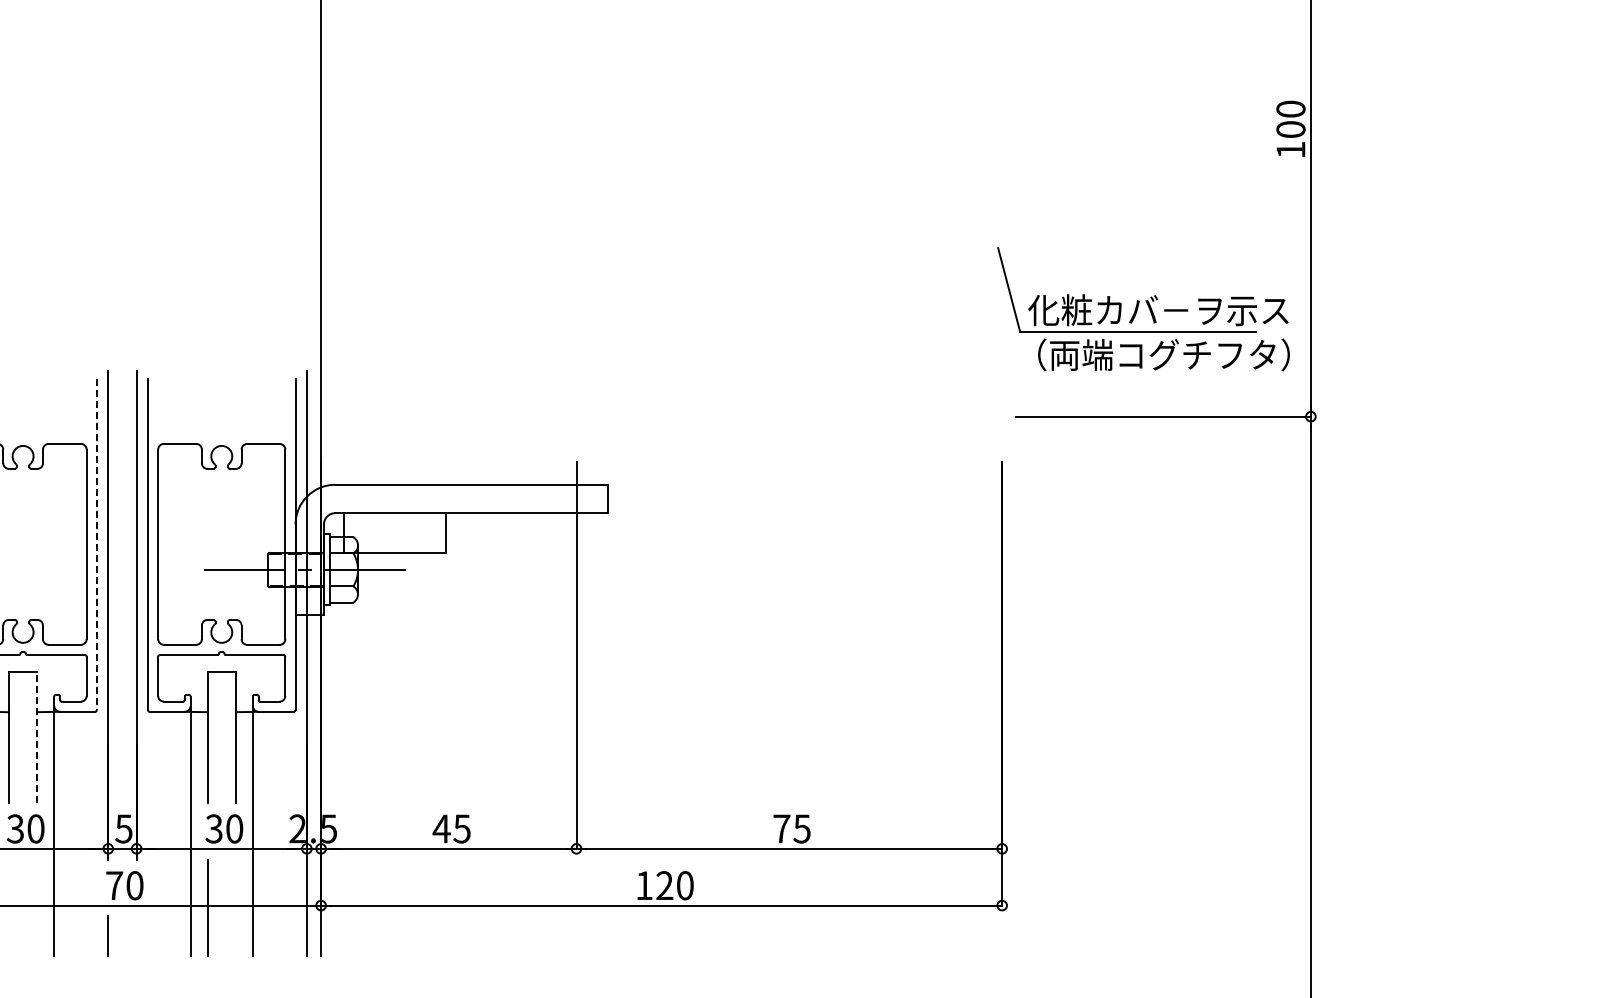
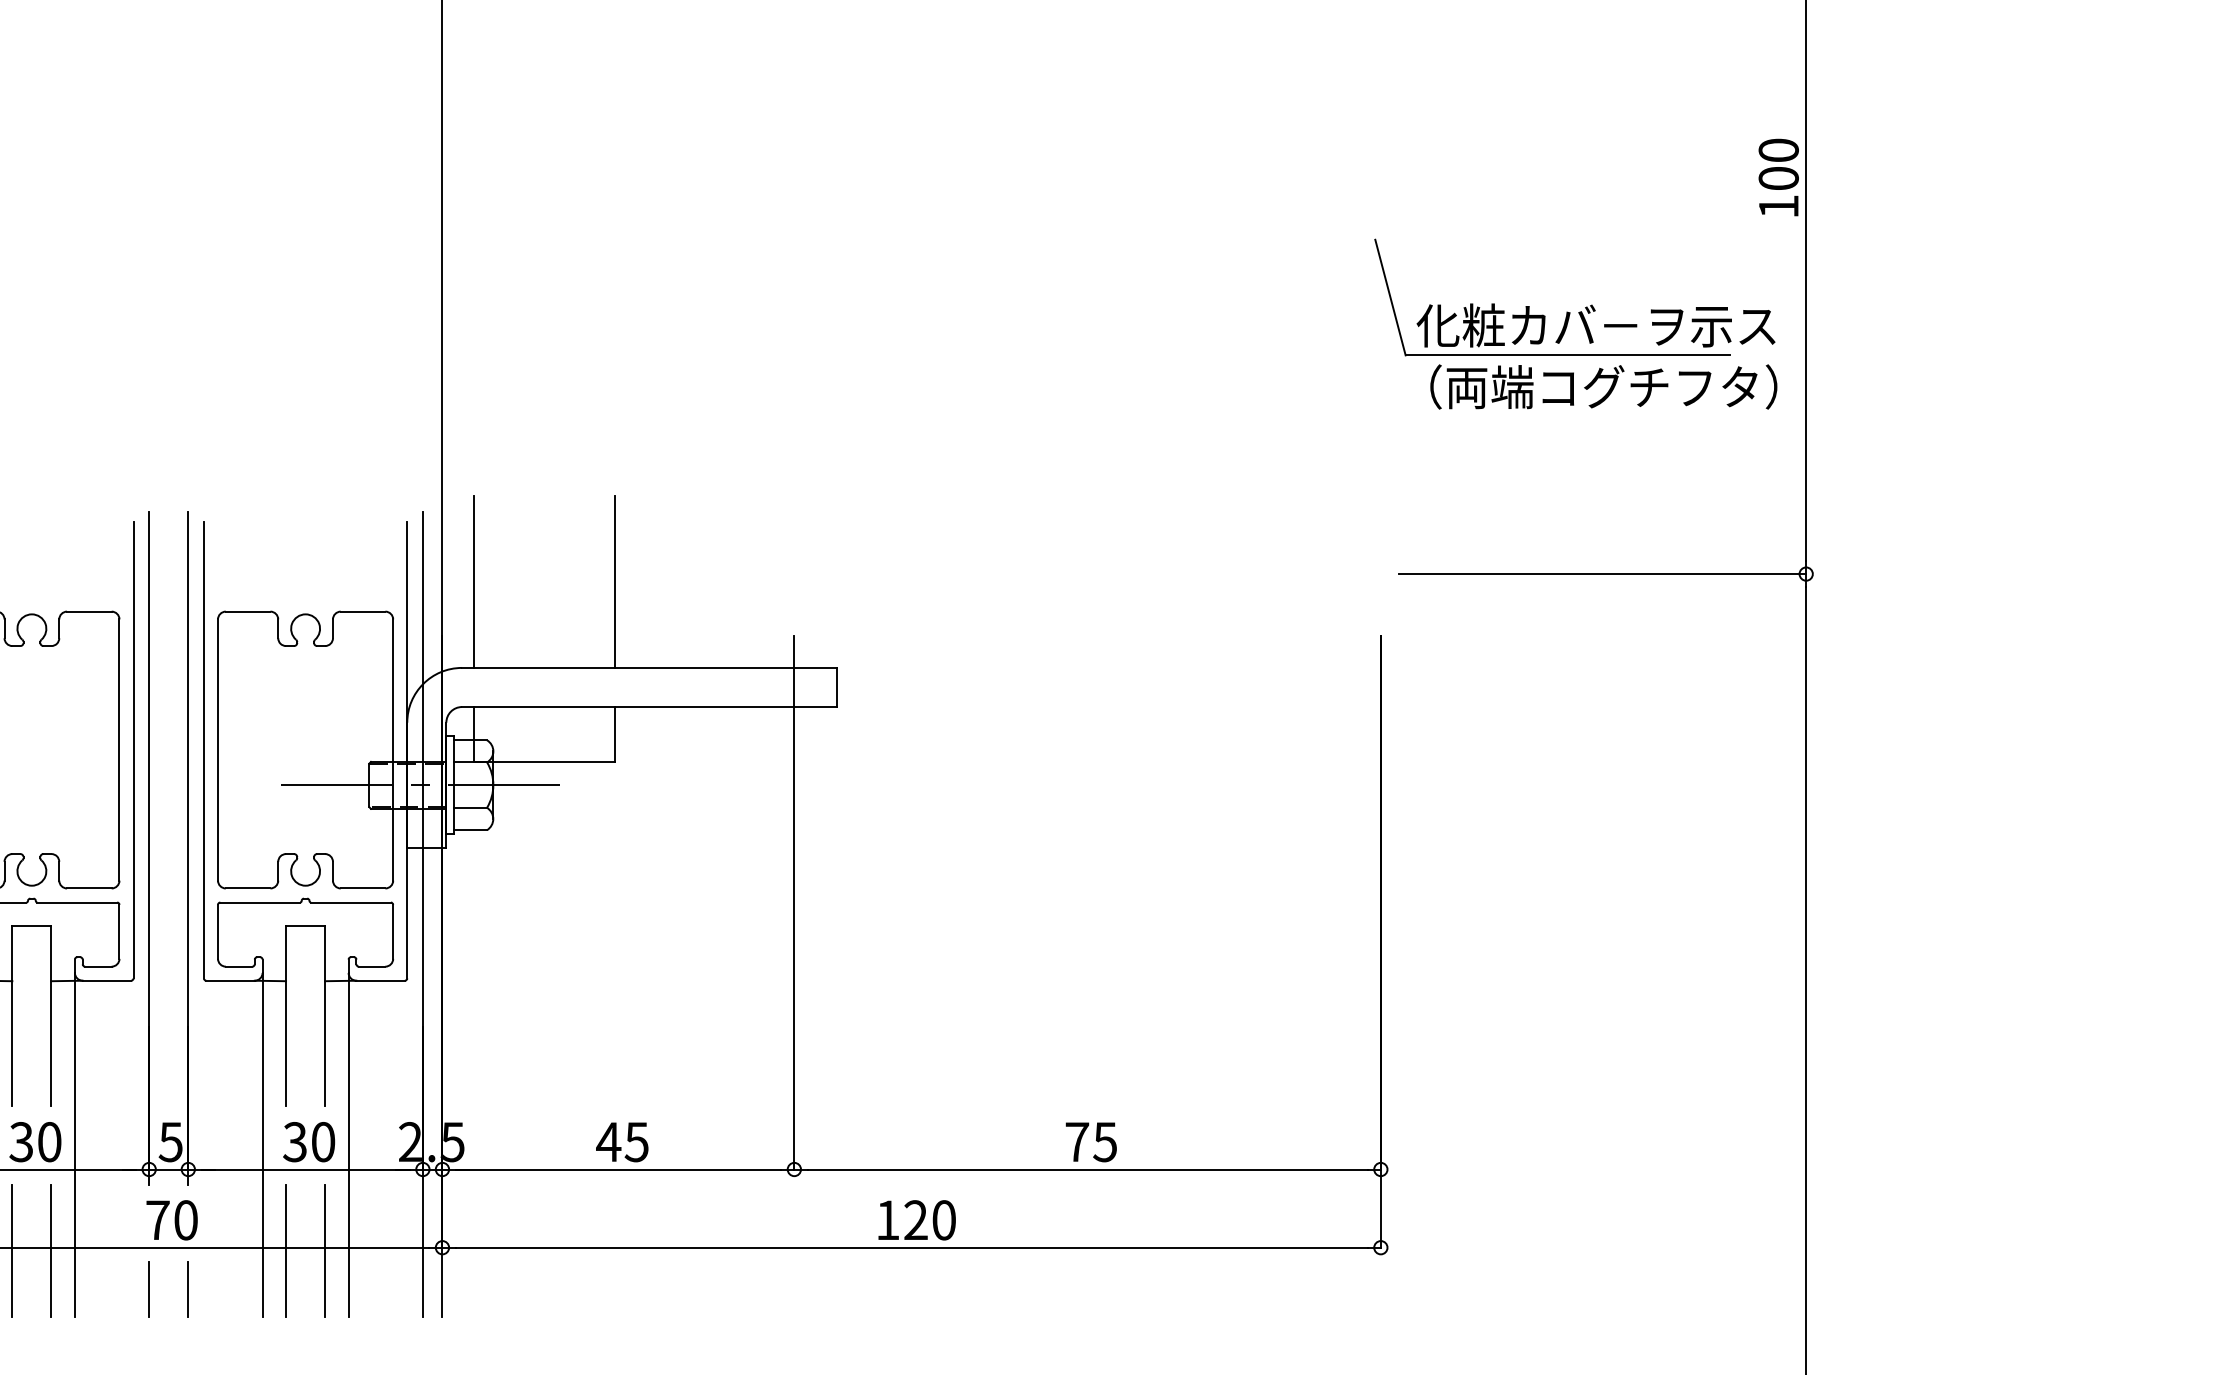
part: (1143, 309) -> (1575, 324), moved
line: (343, 421) -> (473, 580), added
line: (445, 421) -> (613, 580), added
line: (96, 544) -> (133, 750), dashed -> solid
line: (37, 737) -> (51, 1016), dashed -> solid
line: (8, 907) -> (11, 1250), added
line: (37, 907) -> (51, 1250), added
line: (235, 907) -> (324, 1250), added
line: (136, 935) -> (188, 1288), added

